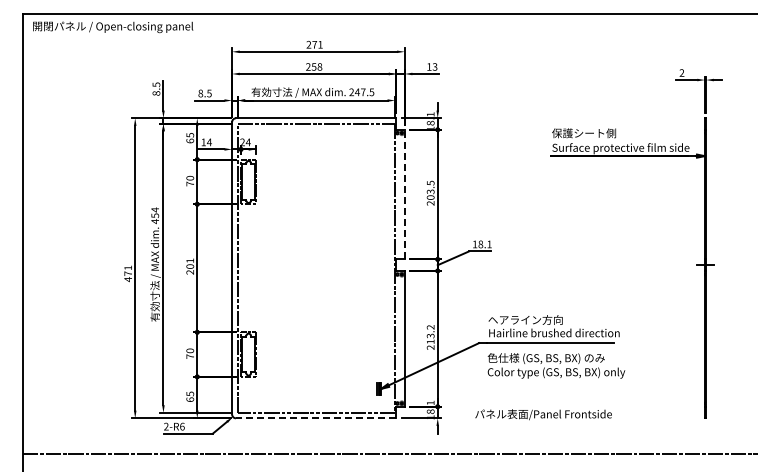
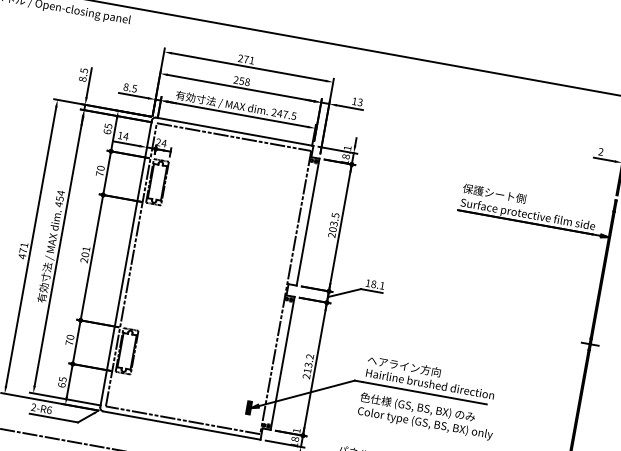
line: (404, 194) -> (307, 221), dashed -> solid
line: (315, 418) -> (181, 425), dashed -> solid

